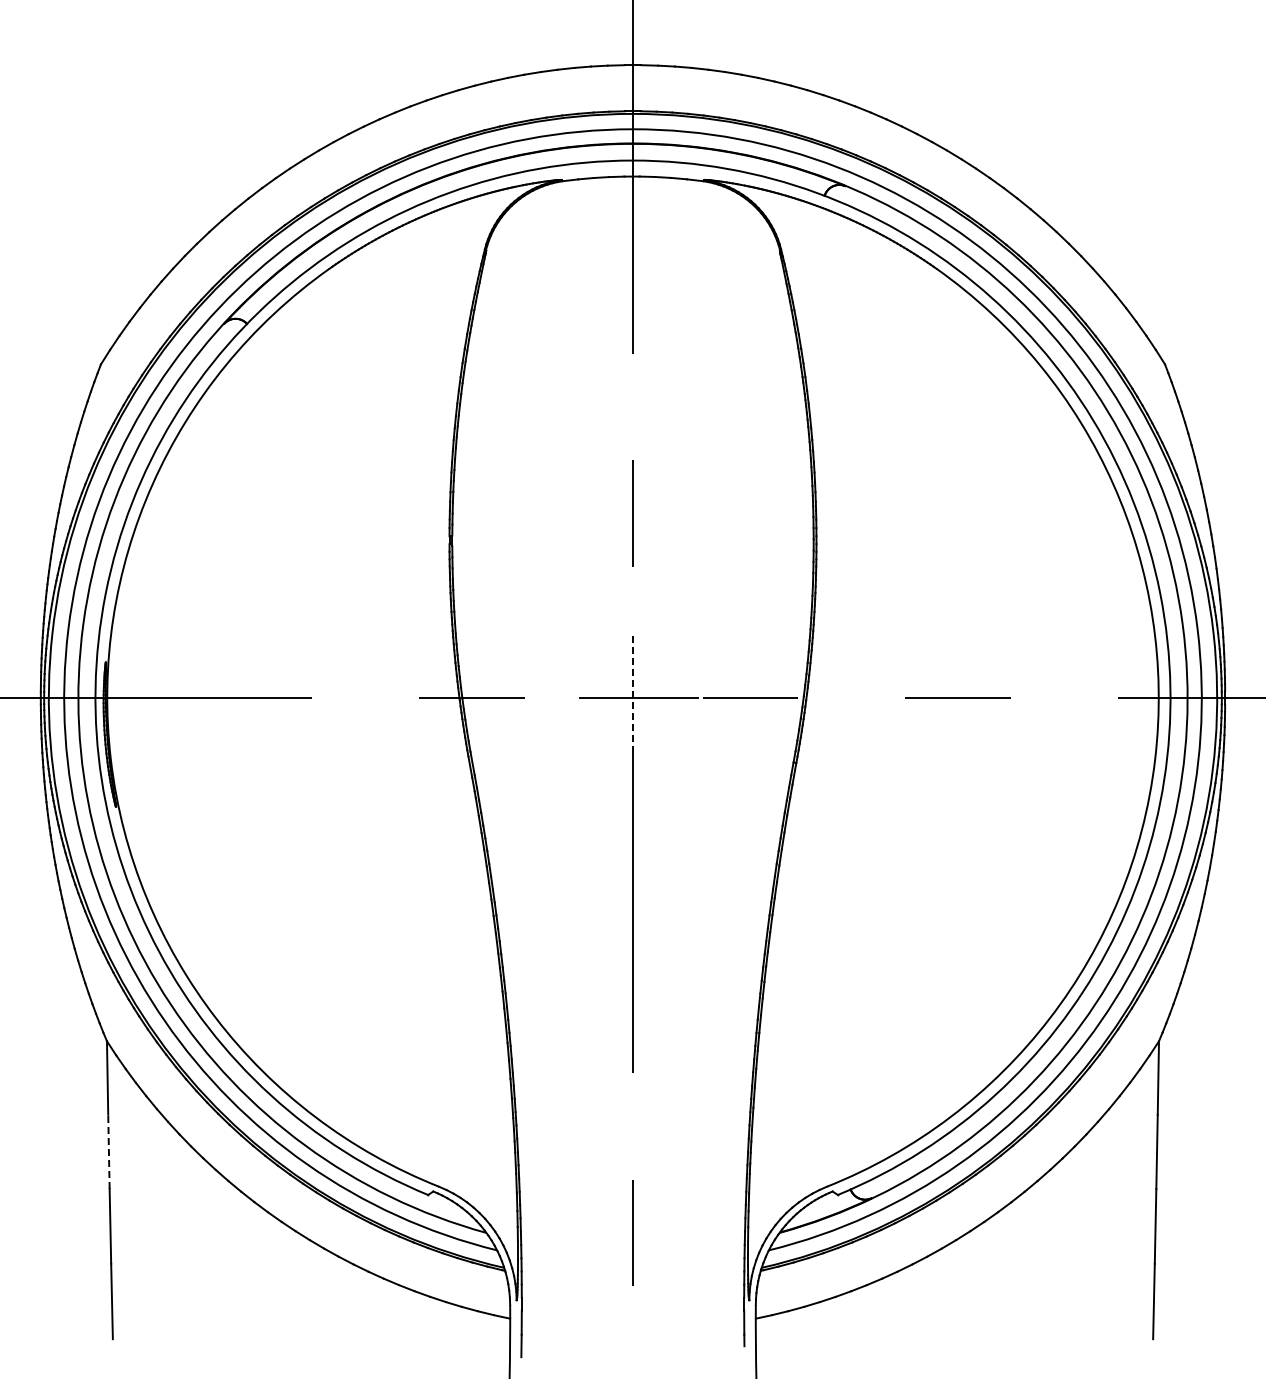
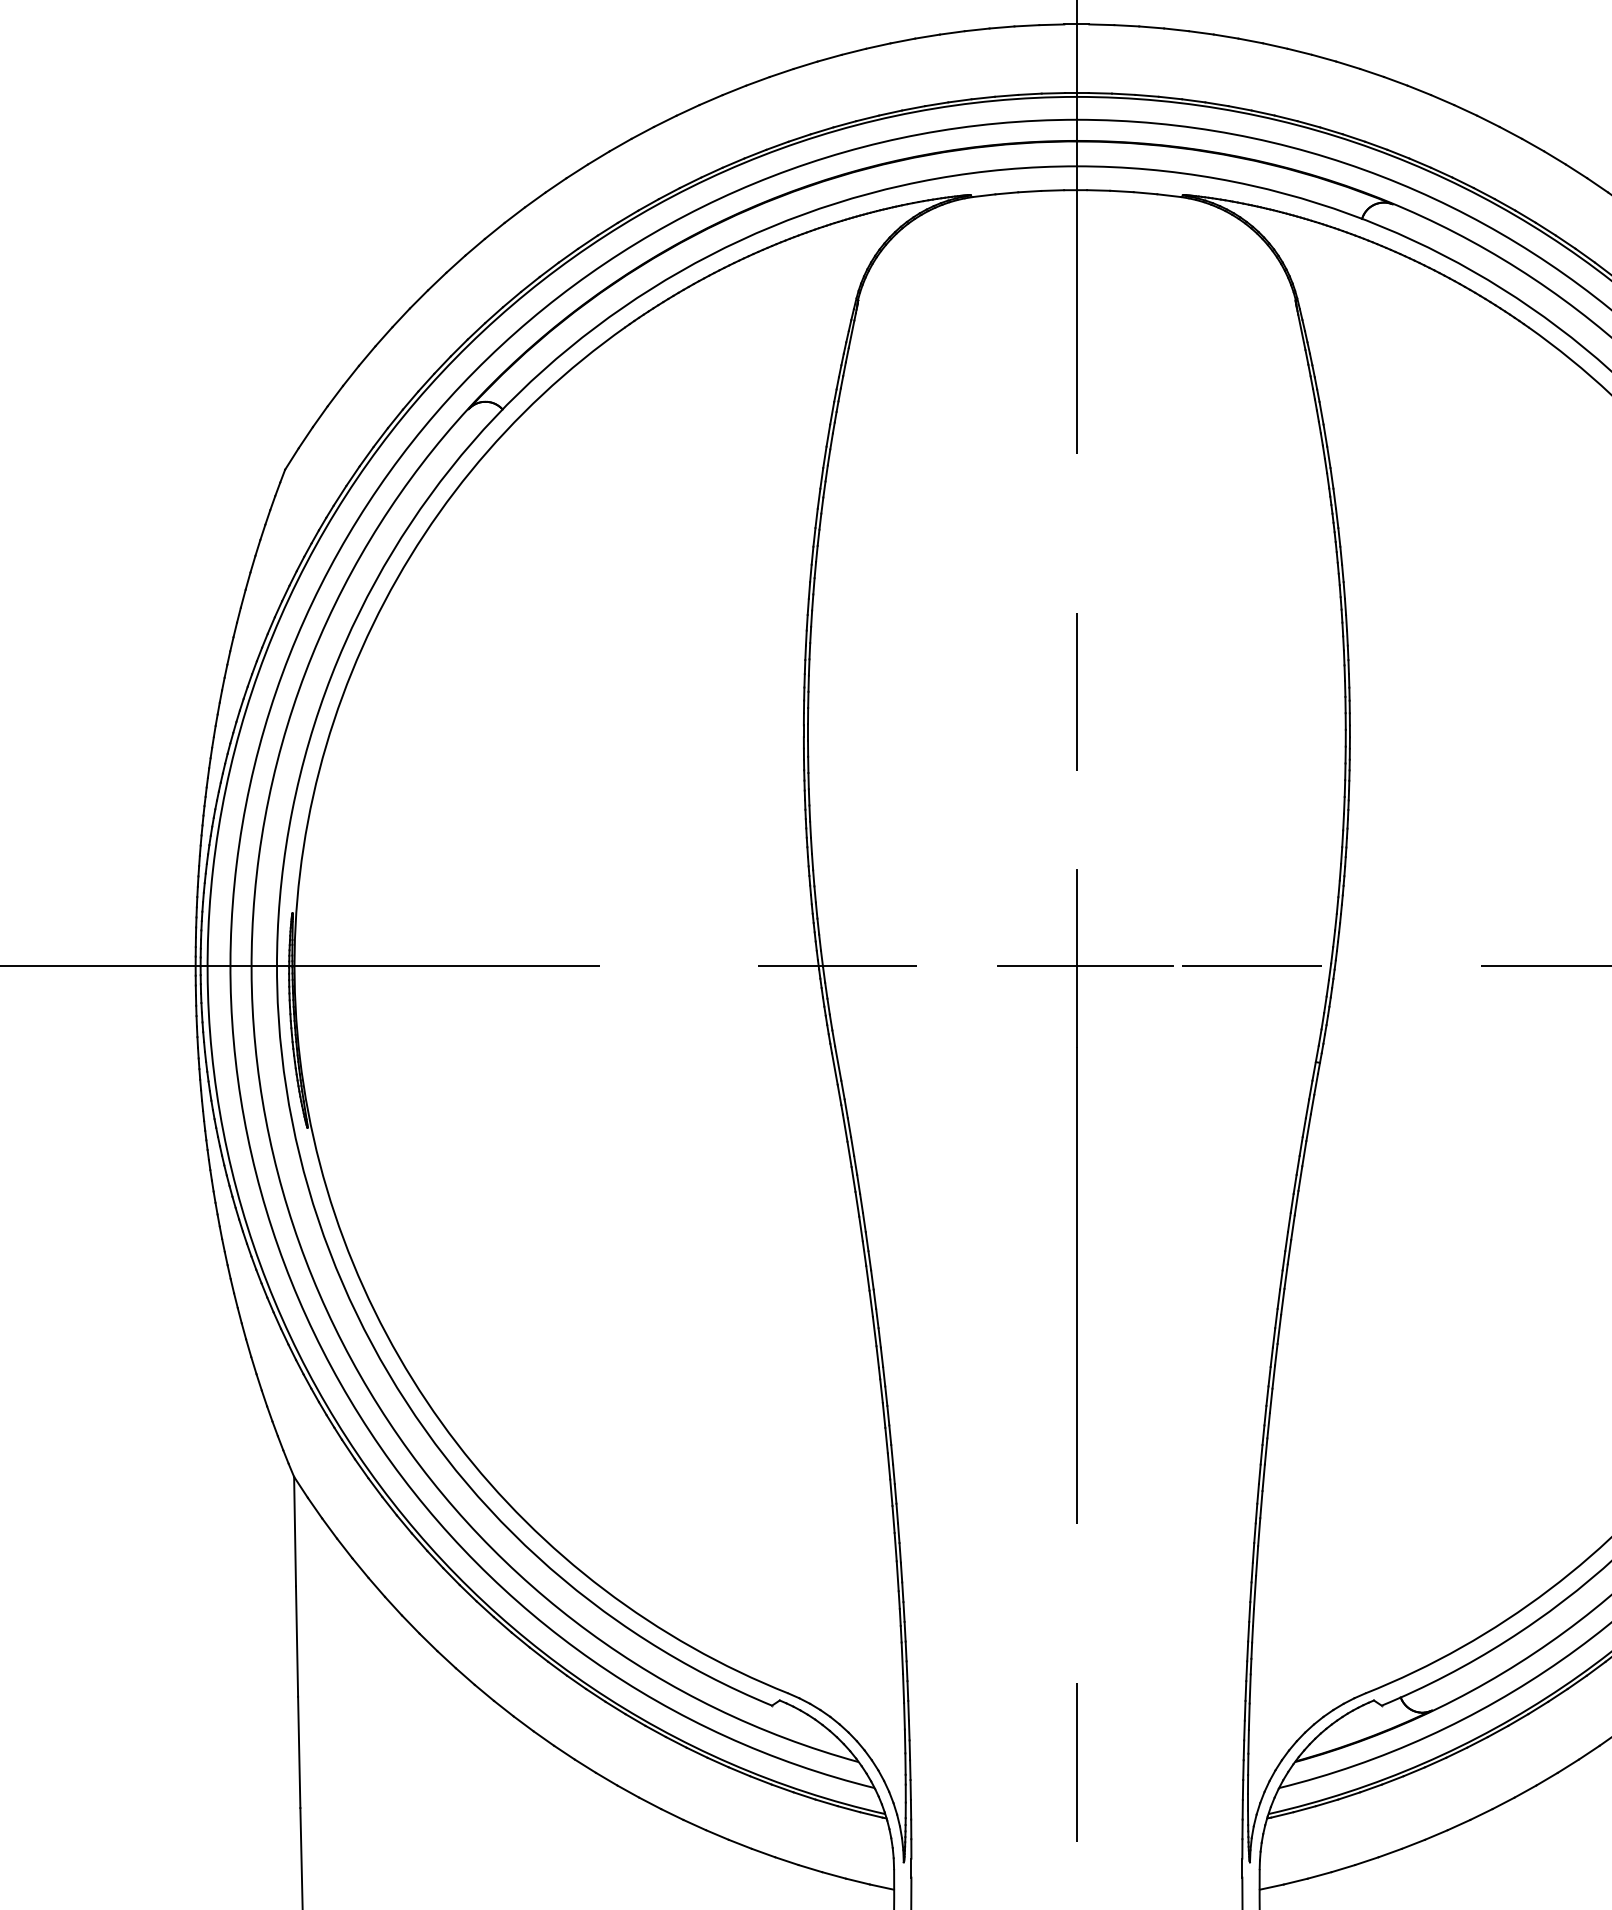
line: (633, 693) -> (1077, 959), dashed -> solid
line: (108, 1151) -> (296, 1640), dashed -> solid

